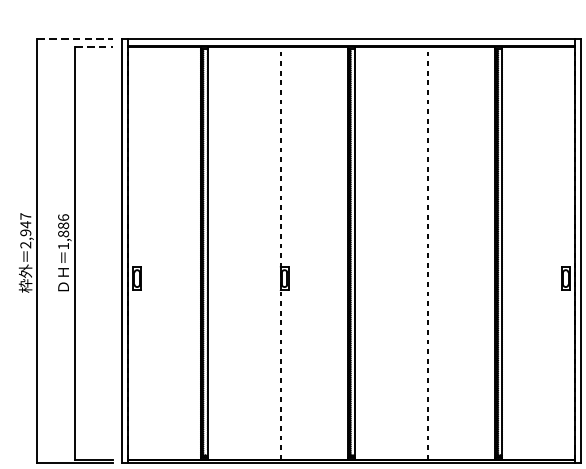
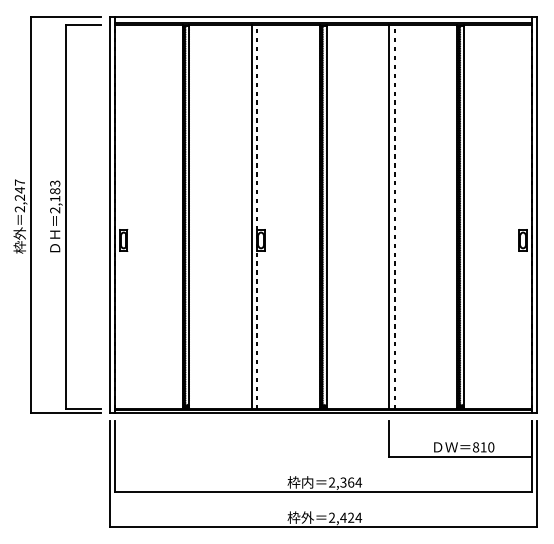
line: (75, 38) -> (66, 16), dashed -> solid
line: (93, 46) -> (83, 24), dashed -> solid
text: (63, 231) -> (55, 196), 1,886 -> 2,183
text: (26, 232) -> (20, 197), 2,947 -> 2,247
line: (275, 252) -> (252, 216), added
line: (422, 252) -> (389, 216), added

